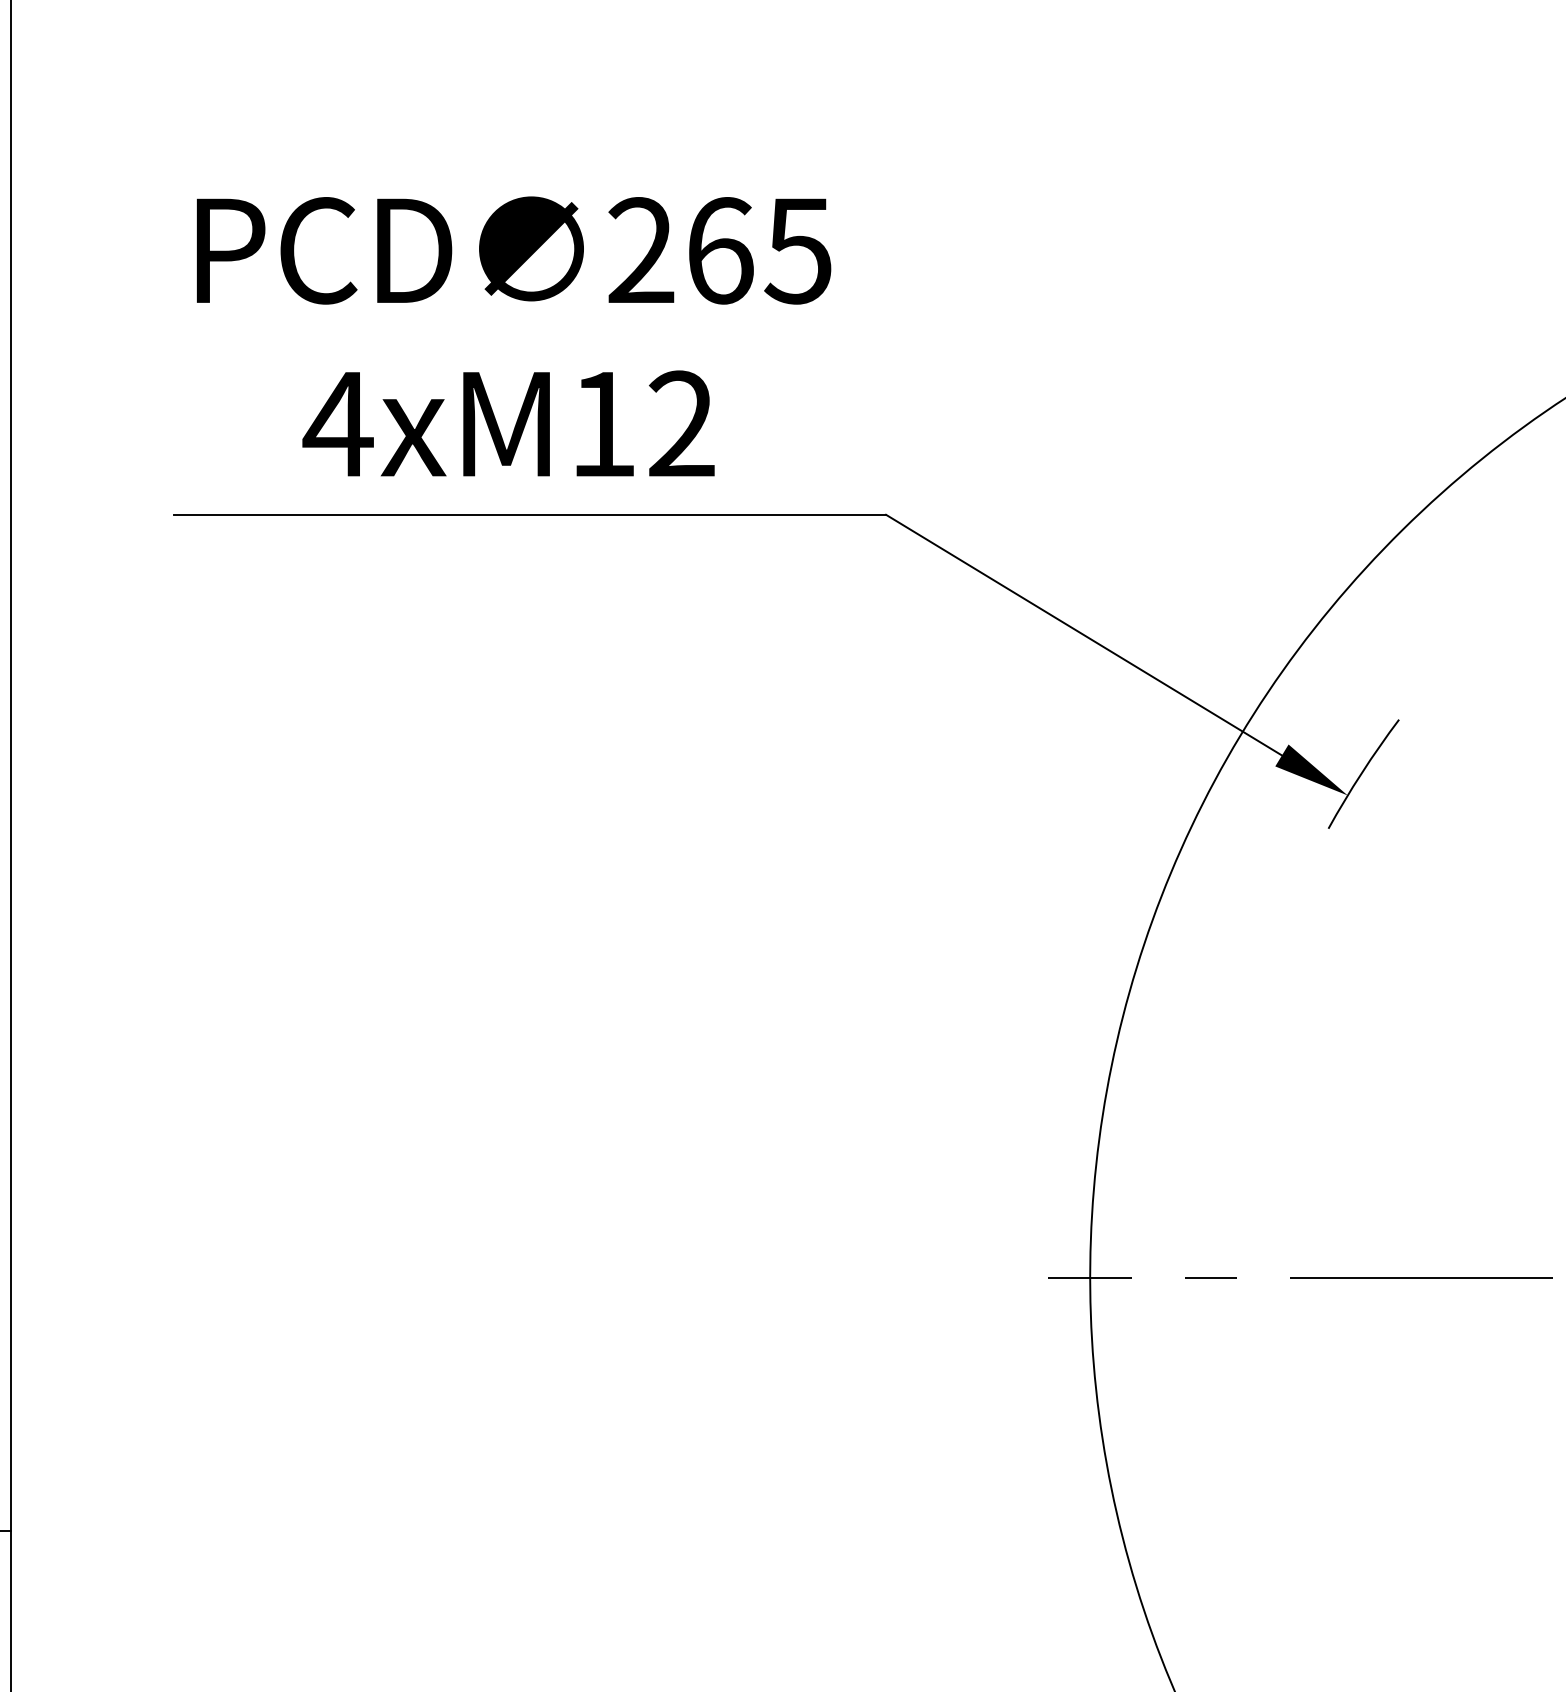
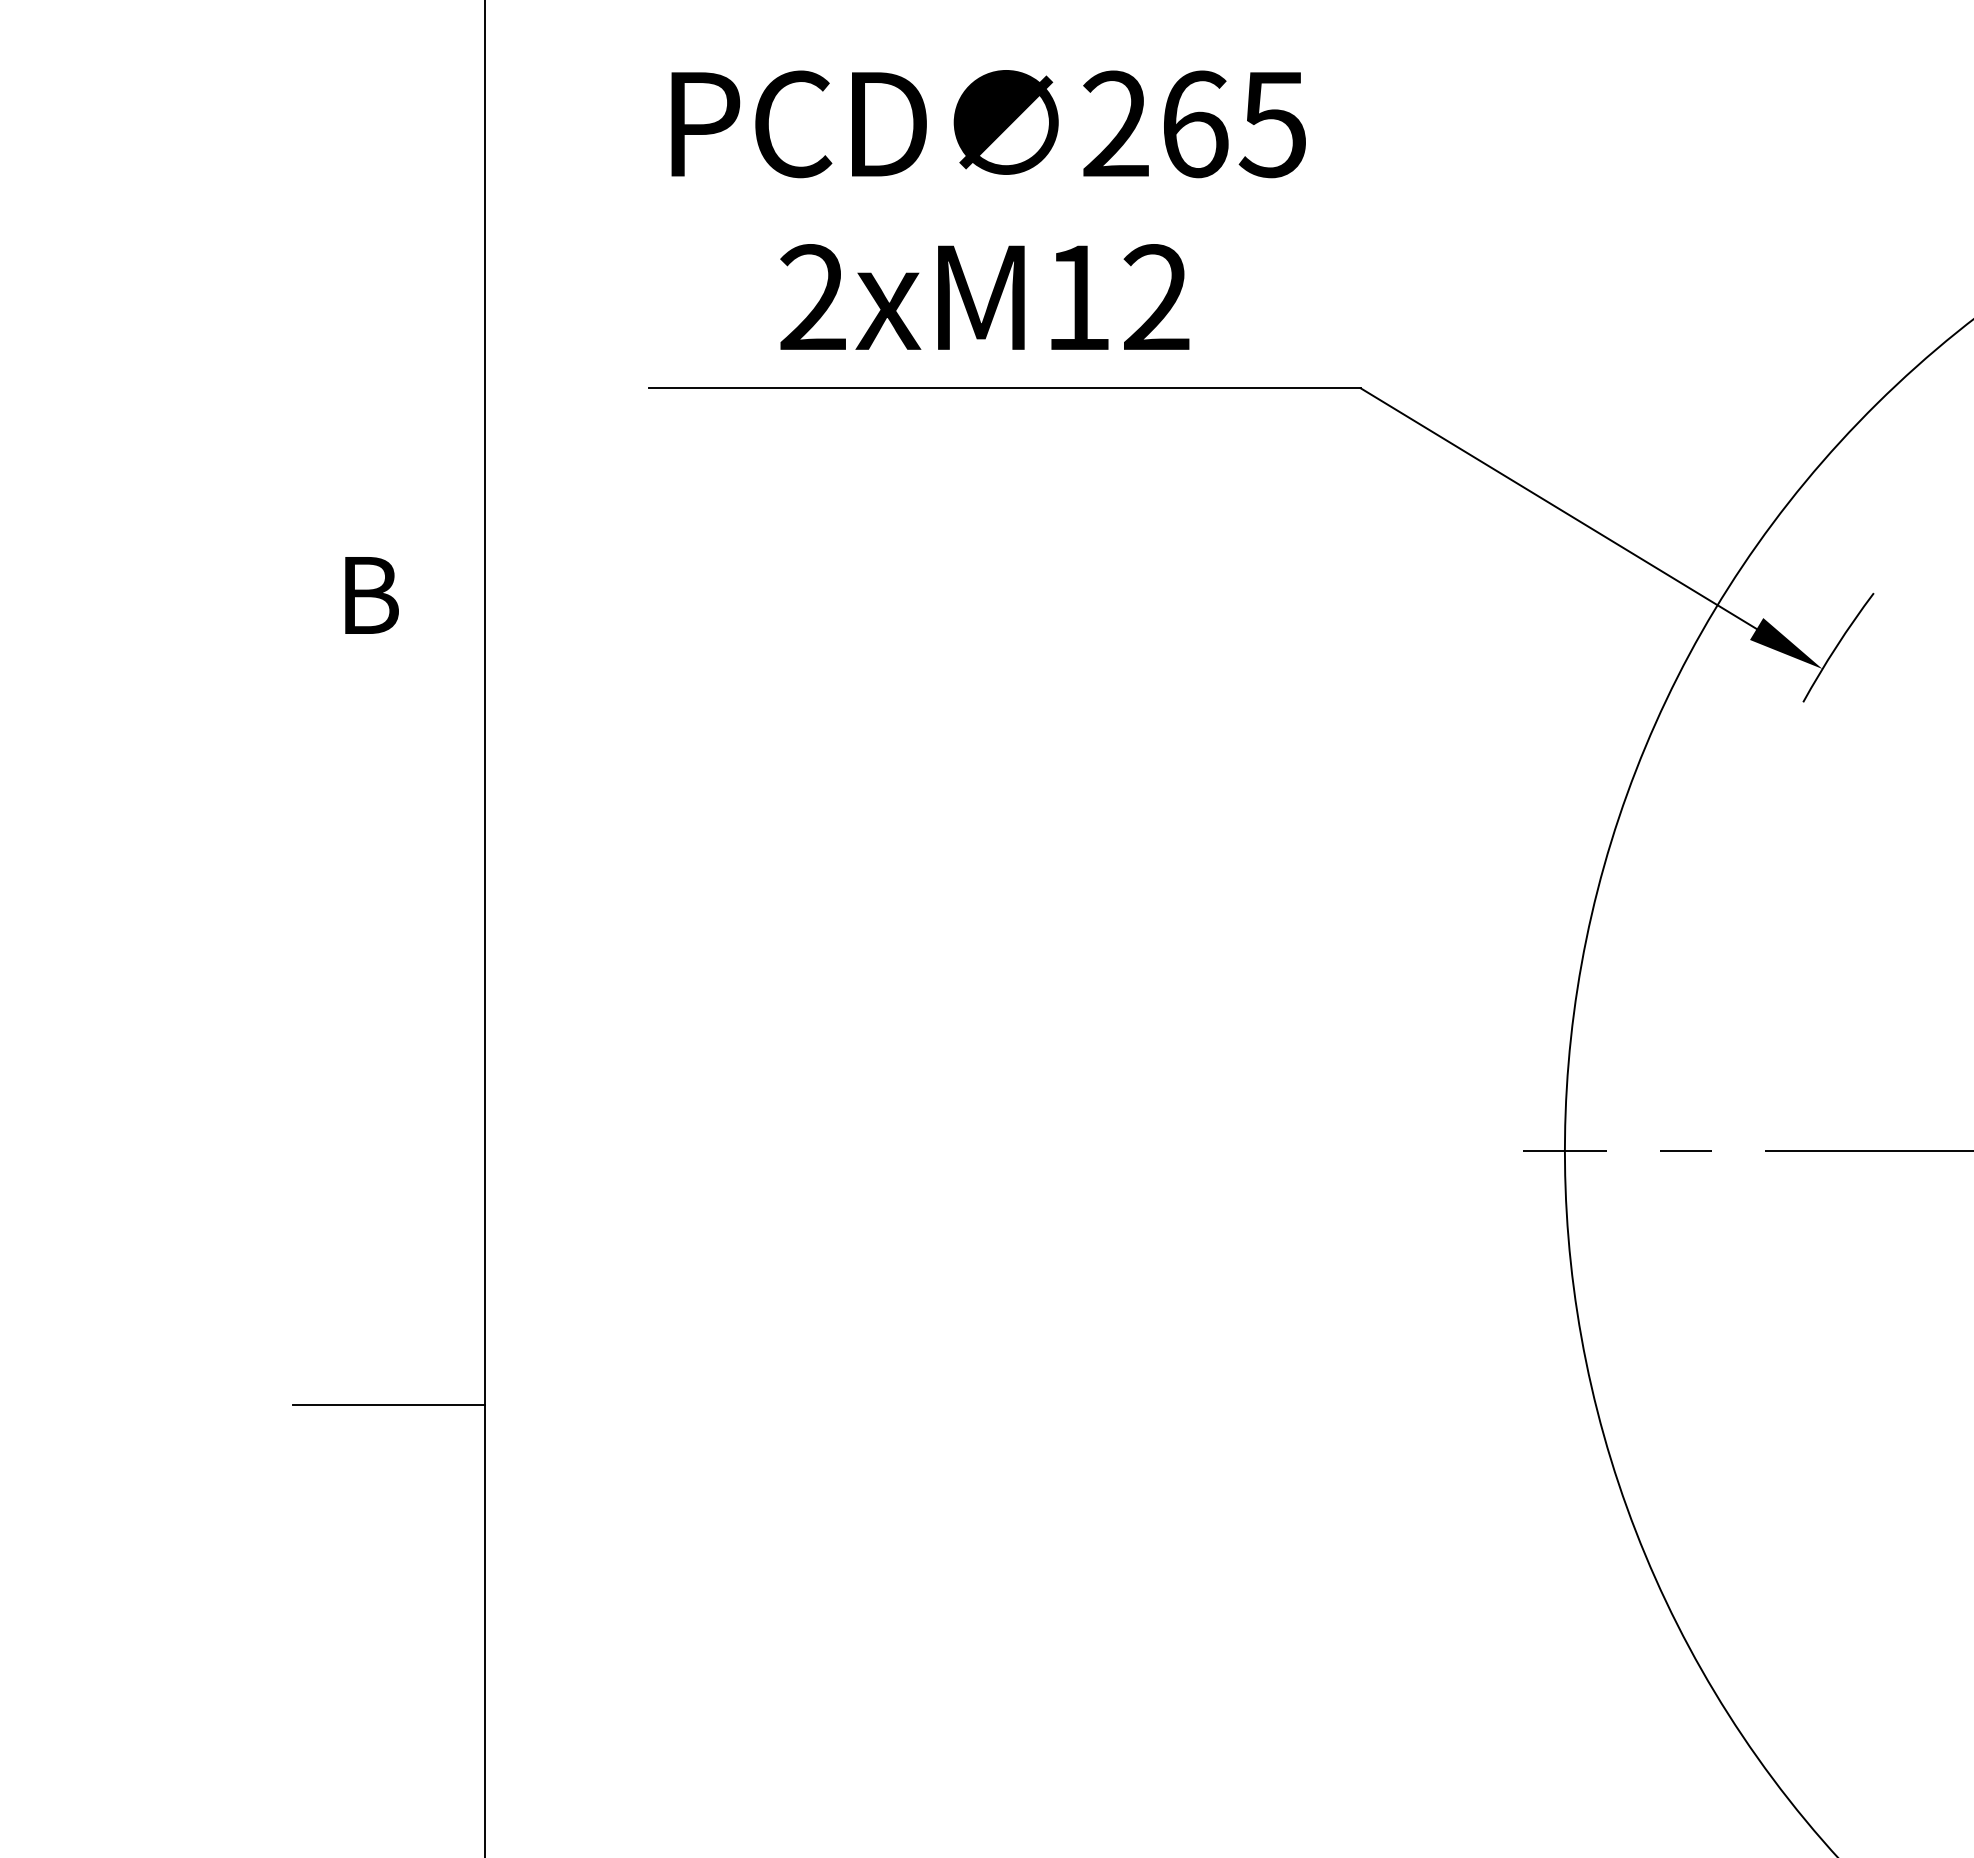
text: (337, 422) -> (812, 296), 4xM12 -> 2xM12

